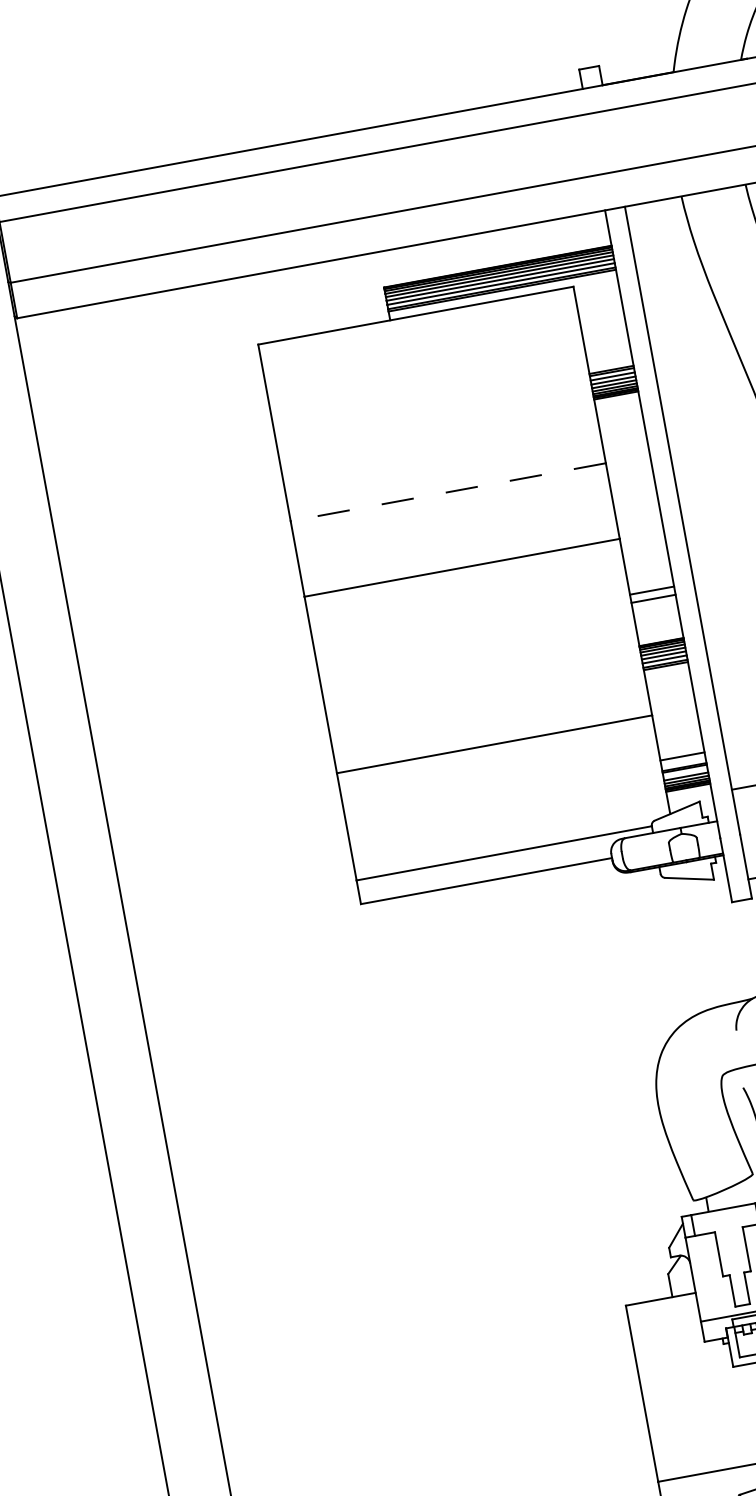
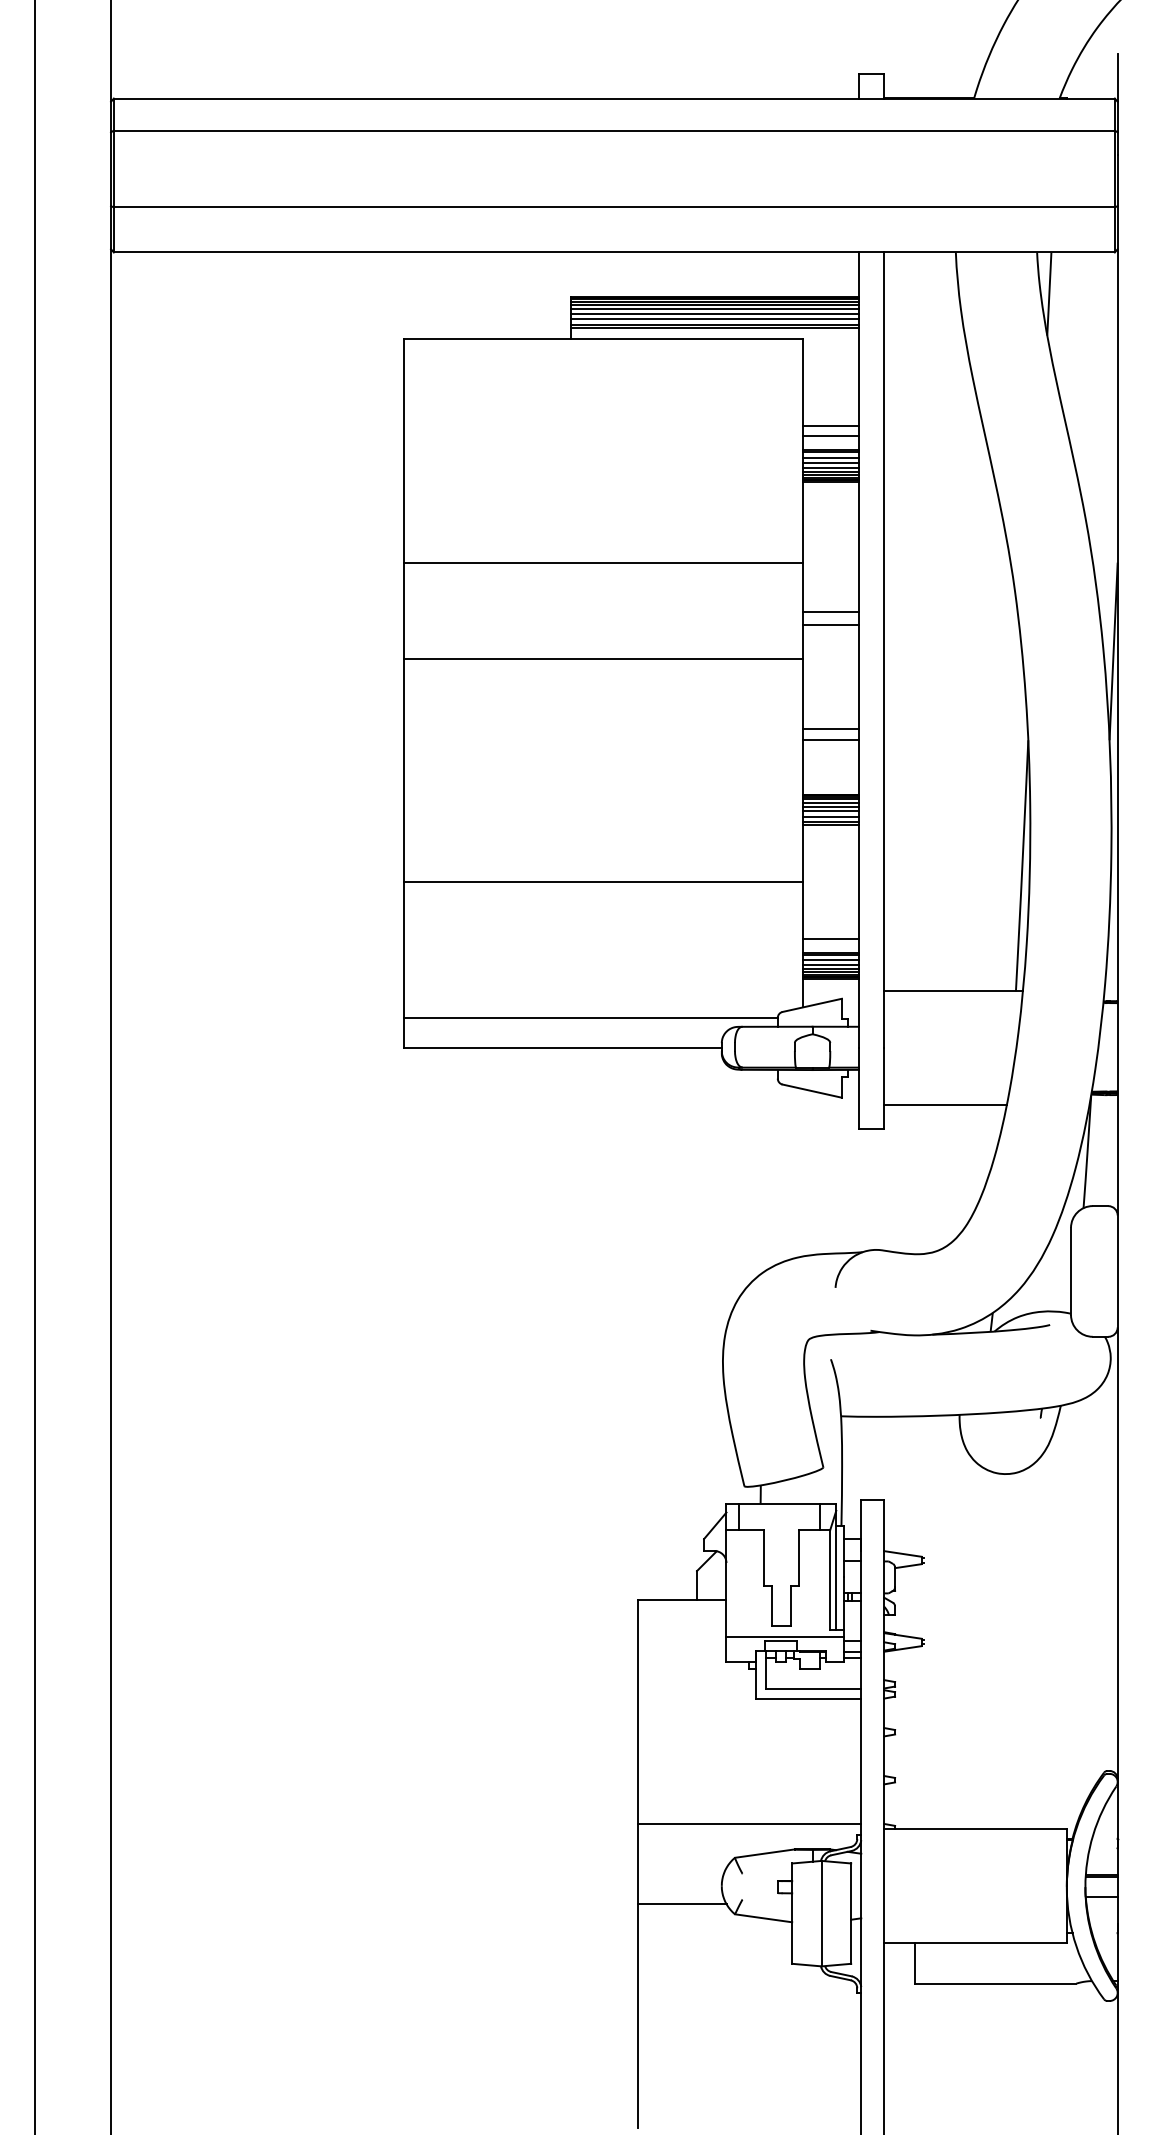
line: (608, 350) -> (831, 425), added
line: (610, 359) -> (831, 436), added
line: (448, 491) -> (603, 562), dashed -> solid
line: (635, 497) -> (831, 611), added
line: (637, 508) -> (831, 625), added
line: (685, 772) -> (831, 960), added

